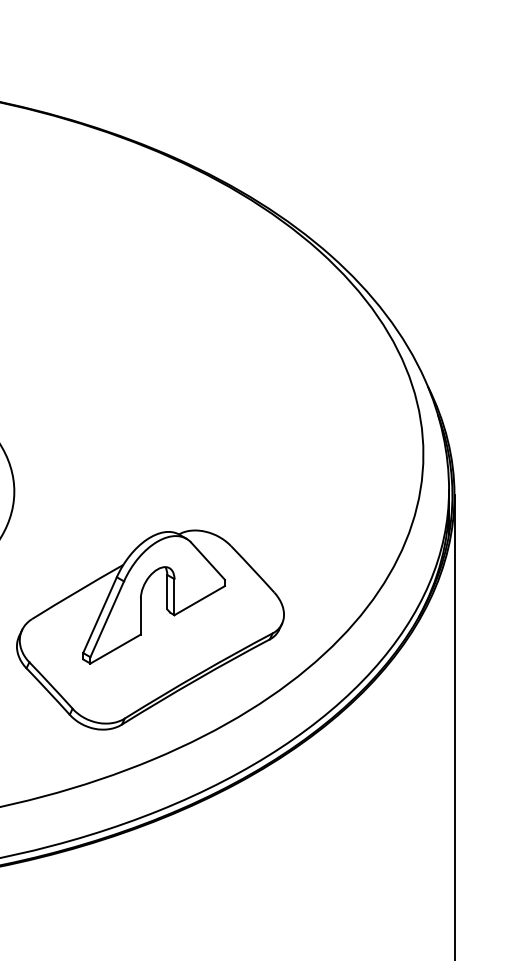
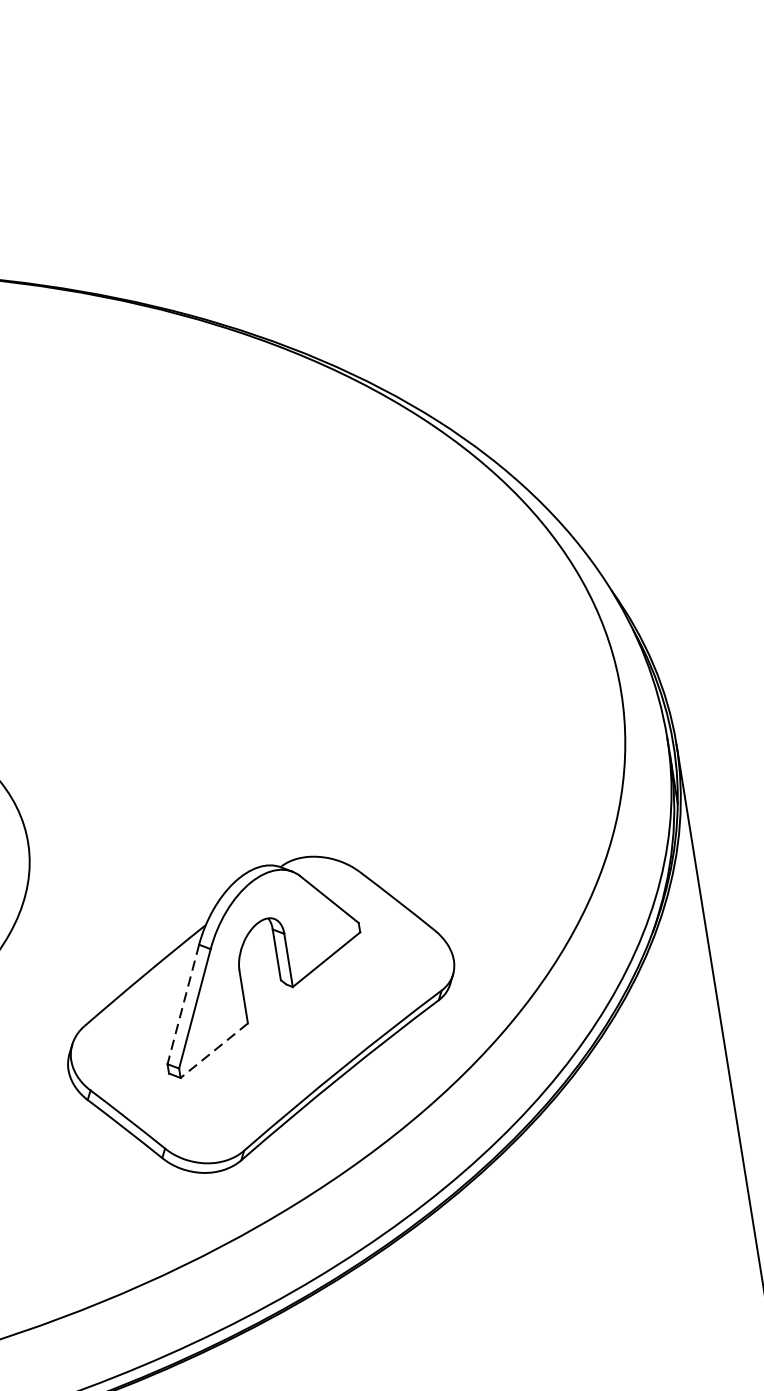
line: (99, 615) -> (182, 1005), solid -> dashed
line: (115, 649) -> (214, 1051), solid -> dashed

